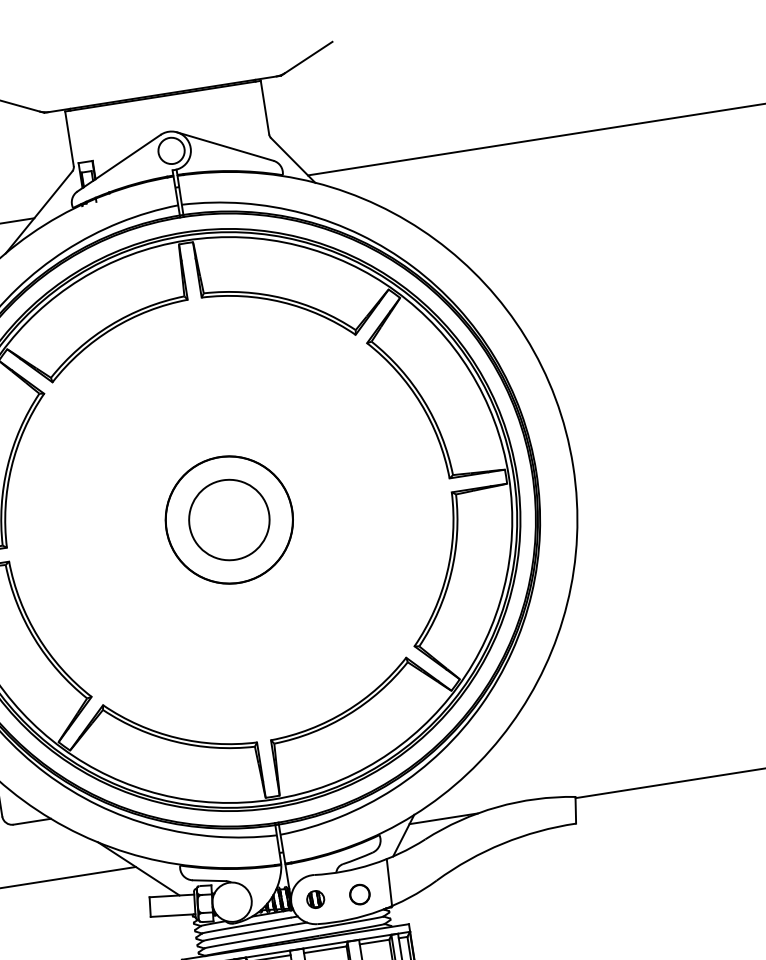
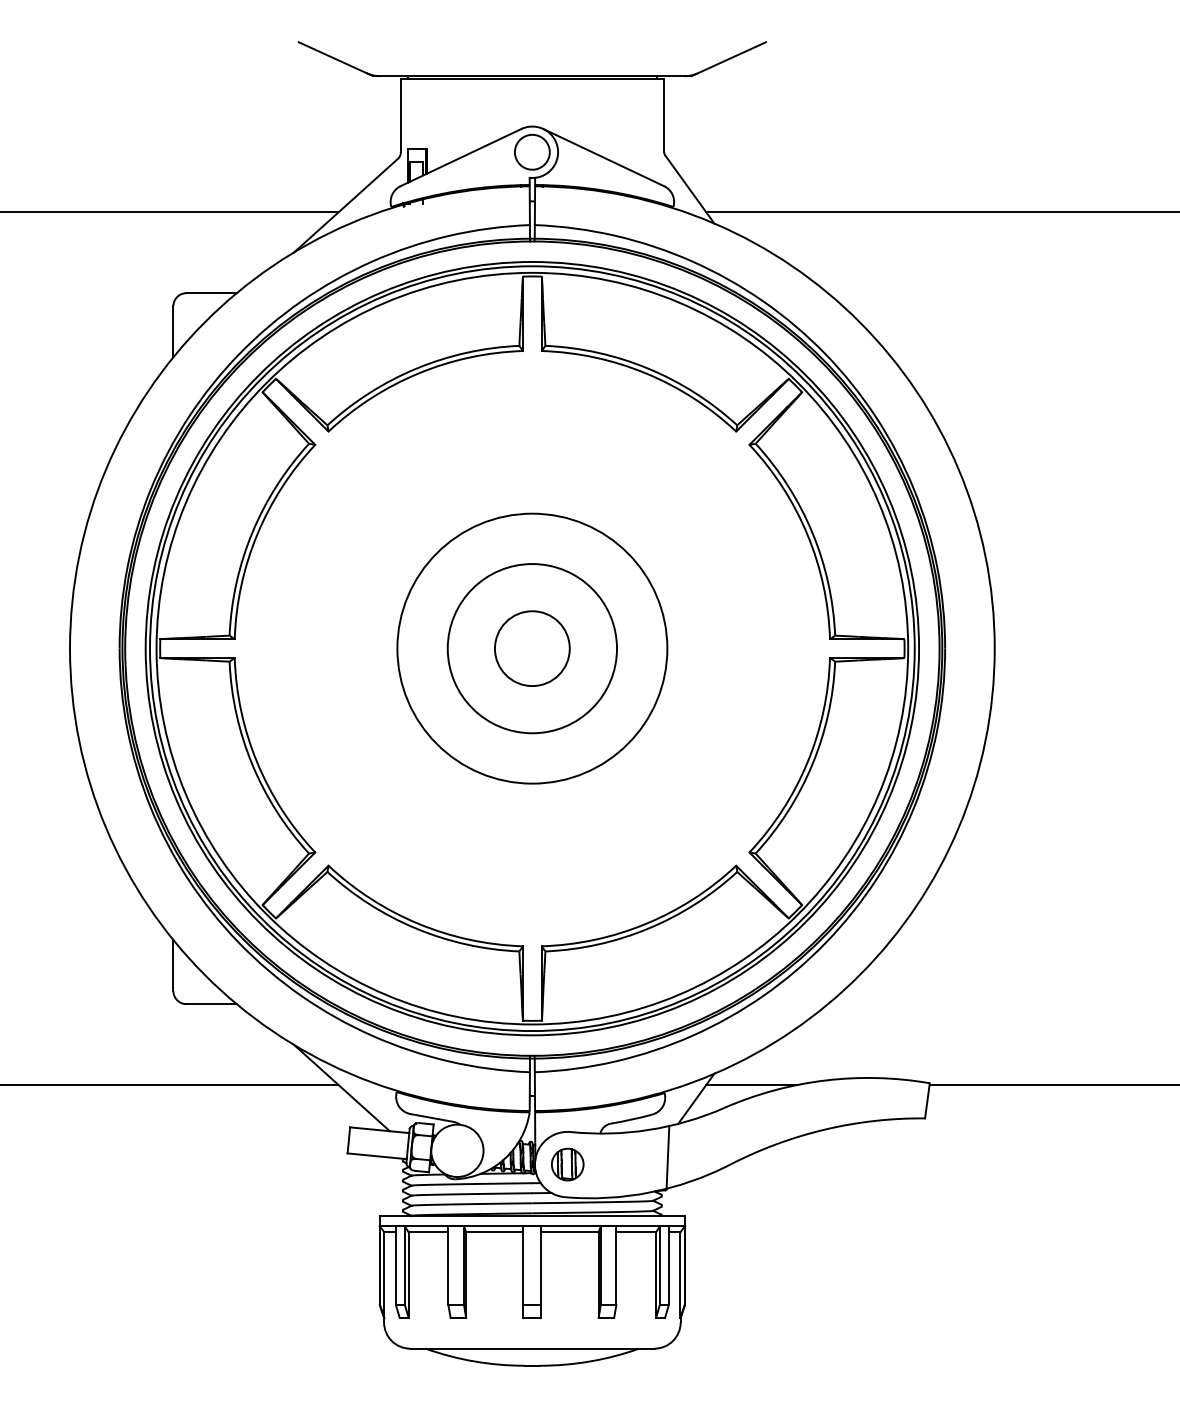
circle: (229, 519) -> (532, 648), size x1.6
circle: (228, 520) -> (531, 648), size x0.7
circle: (359, 894) -> (626, 1167), removed
part: (315, 899) -> (567, 1164), size x1.4

